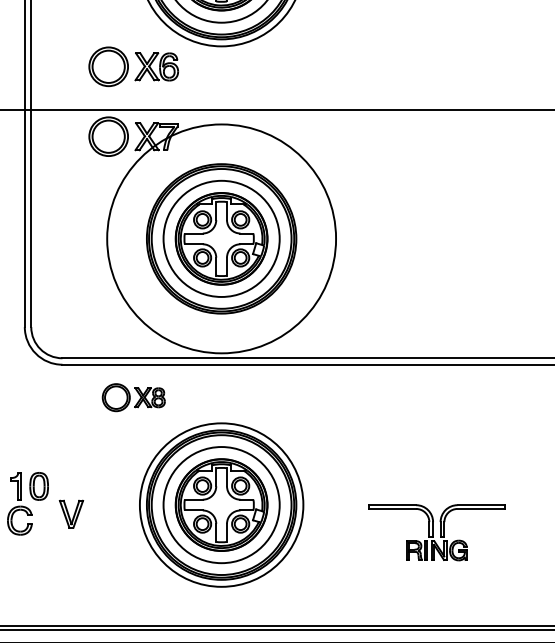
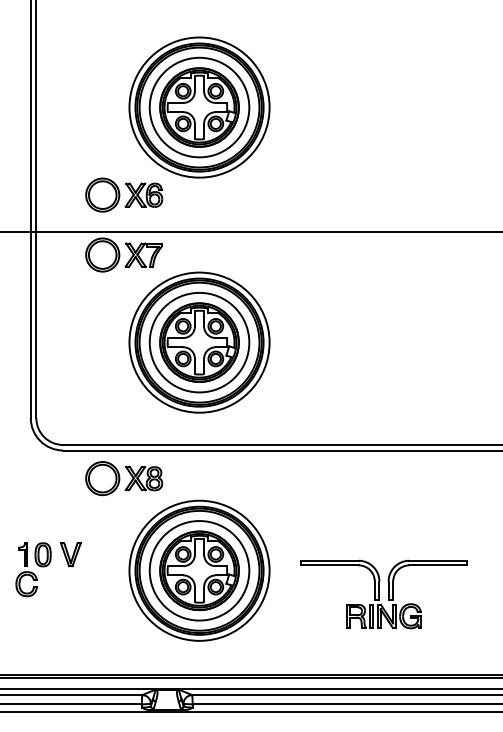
circle: (221, 238) -> (199, 342), size x0.71
part: (134, 397) -> (124, 478), size x1.43
part: (71, 514) -> (70, 554), moved
part: (436, 532) -> (383, 594), size x1.43

